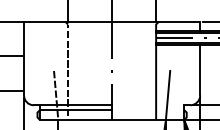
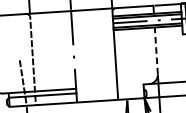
line: (200, 69) -> (156, 50), solid -> dashed
line: (167, 94) -> (127, 75), removed

